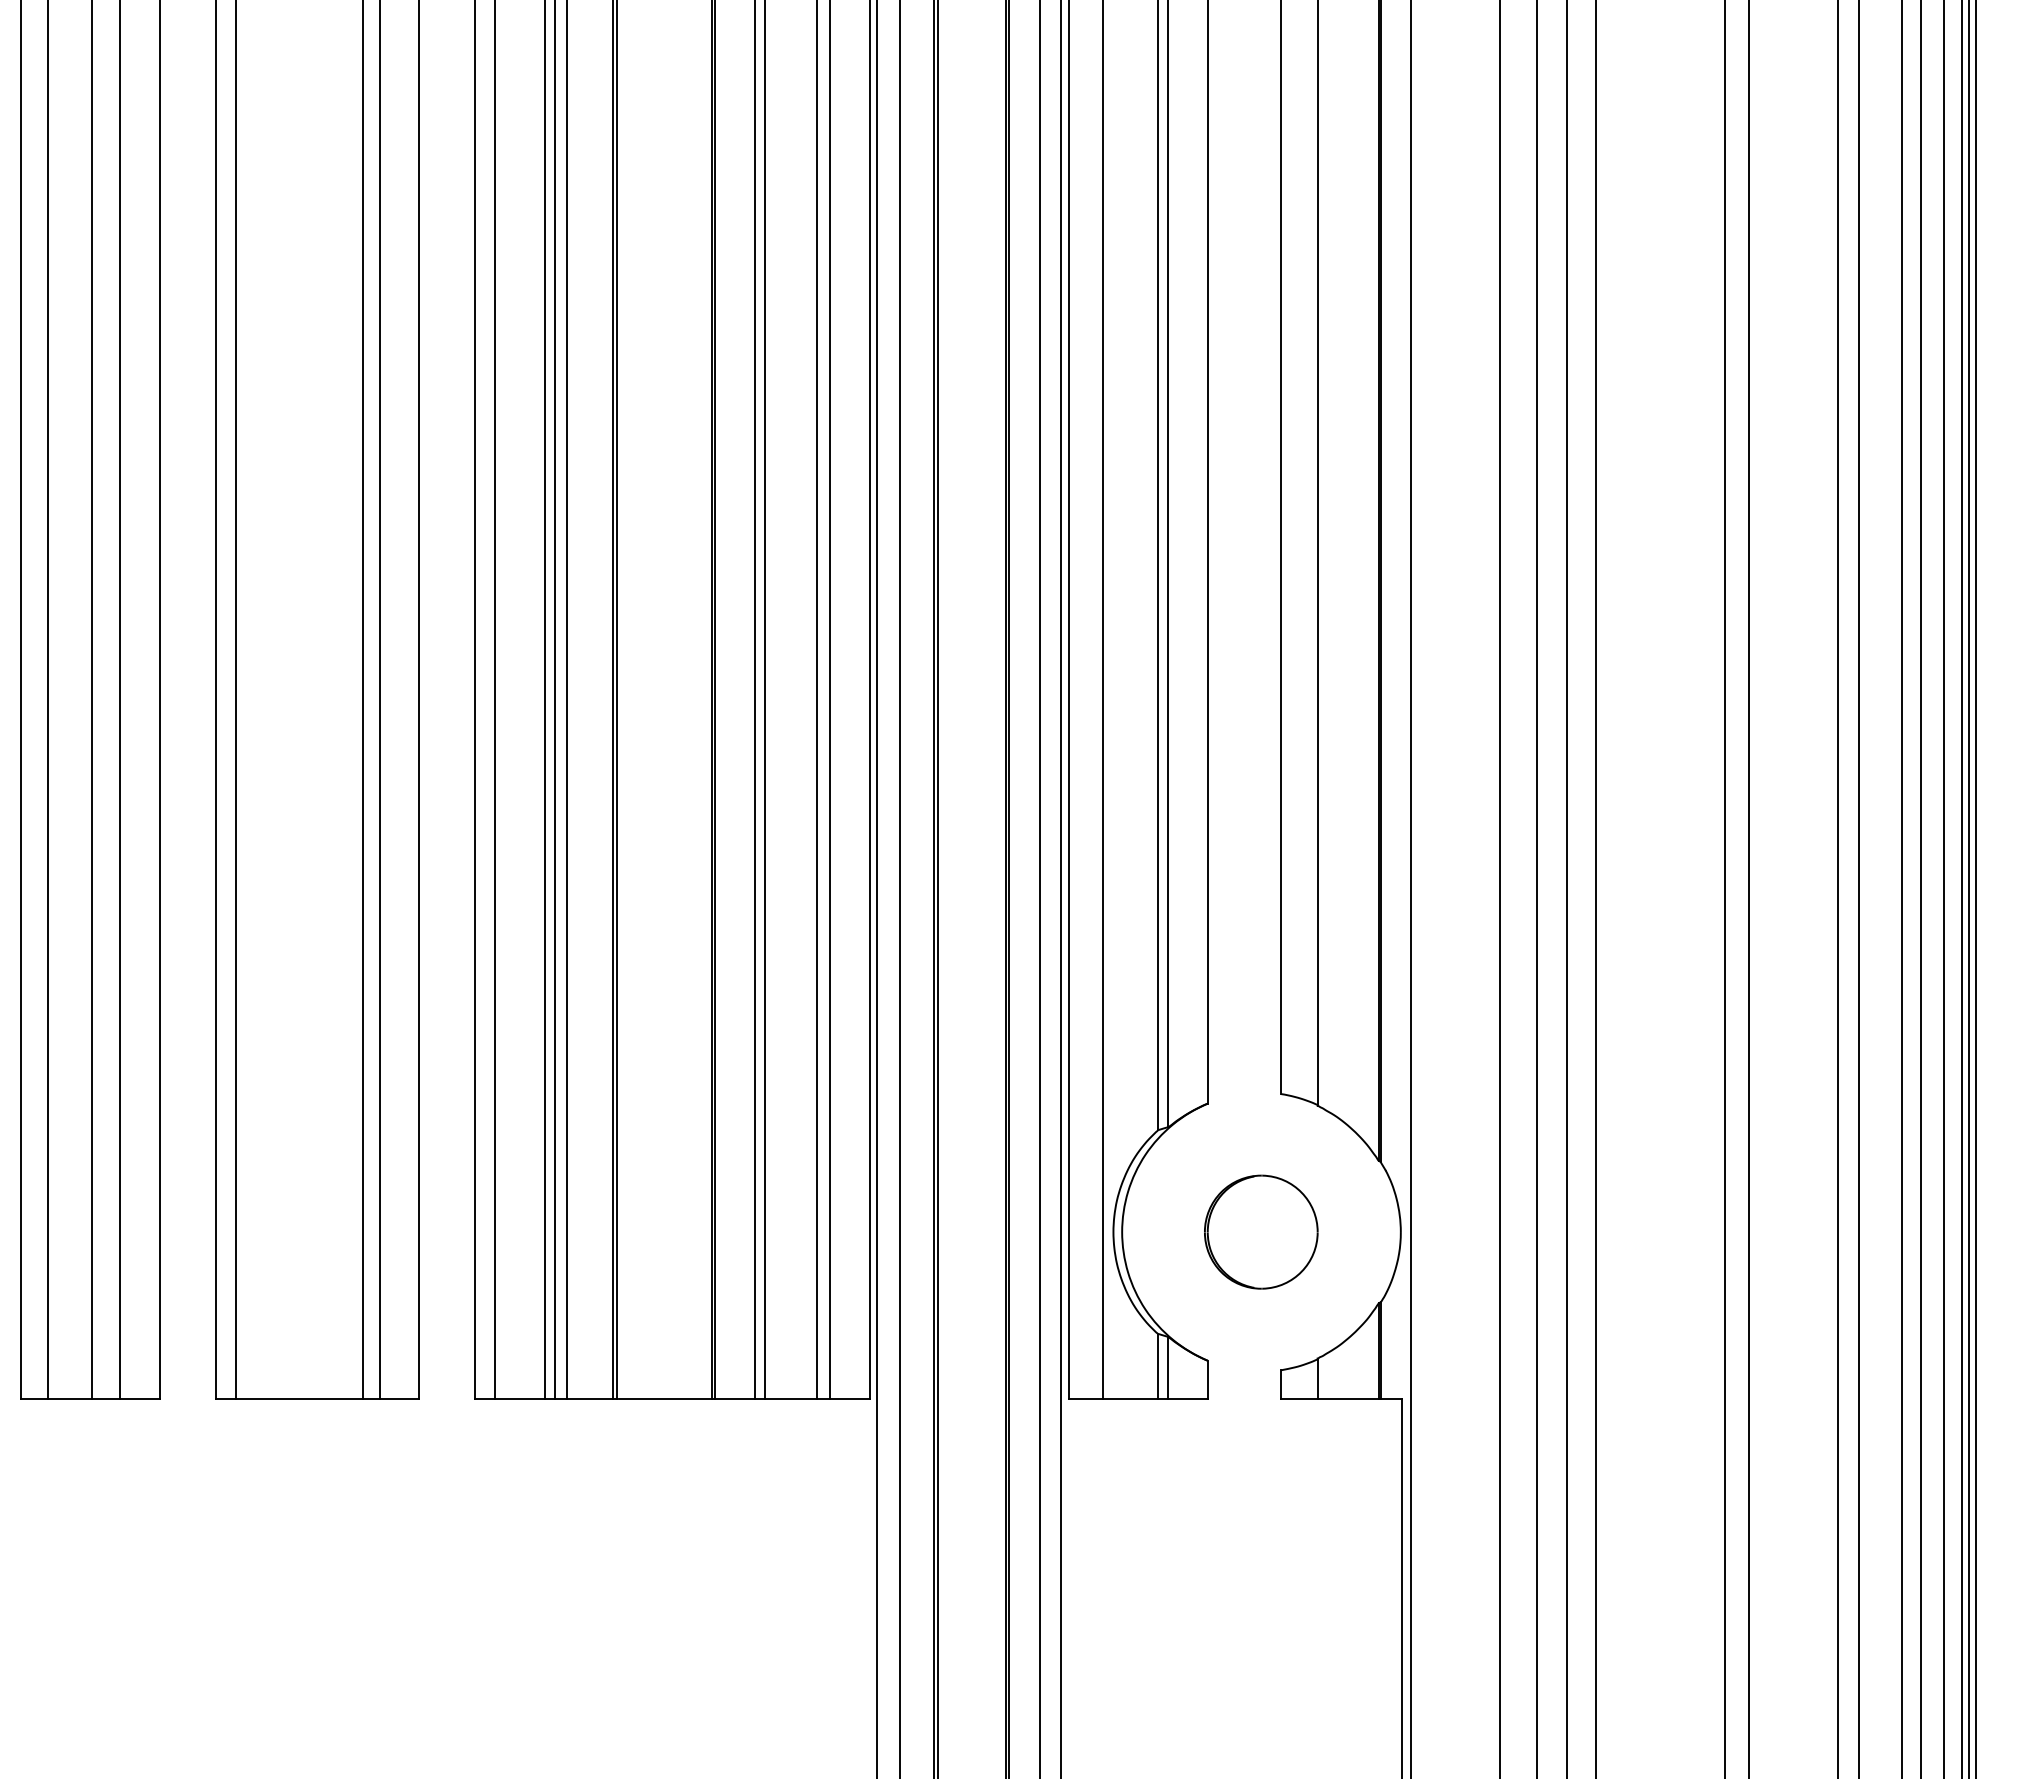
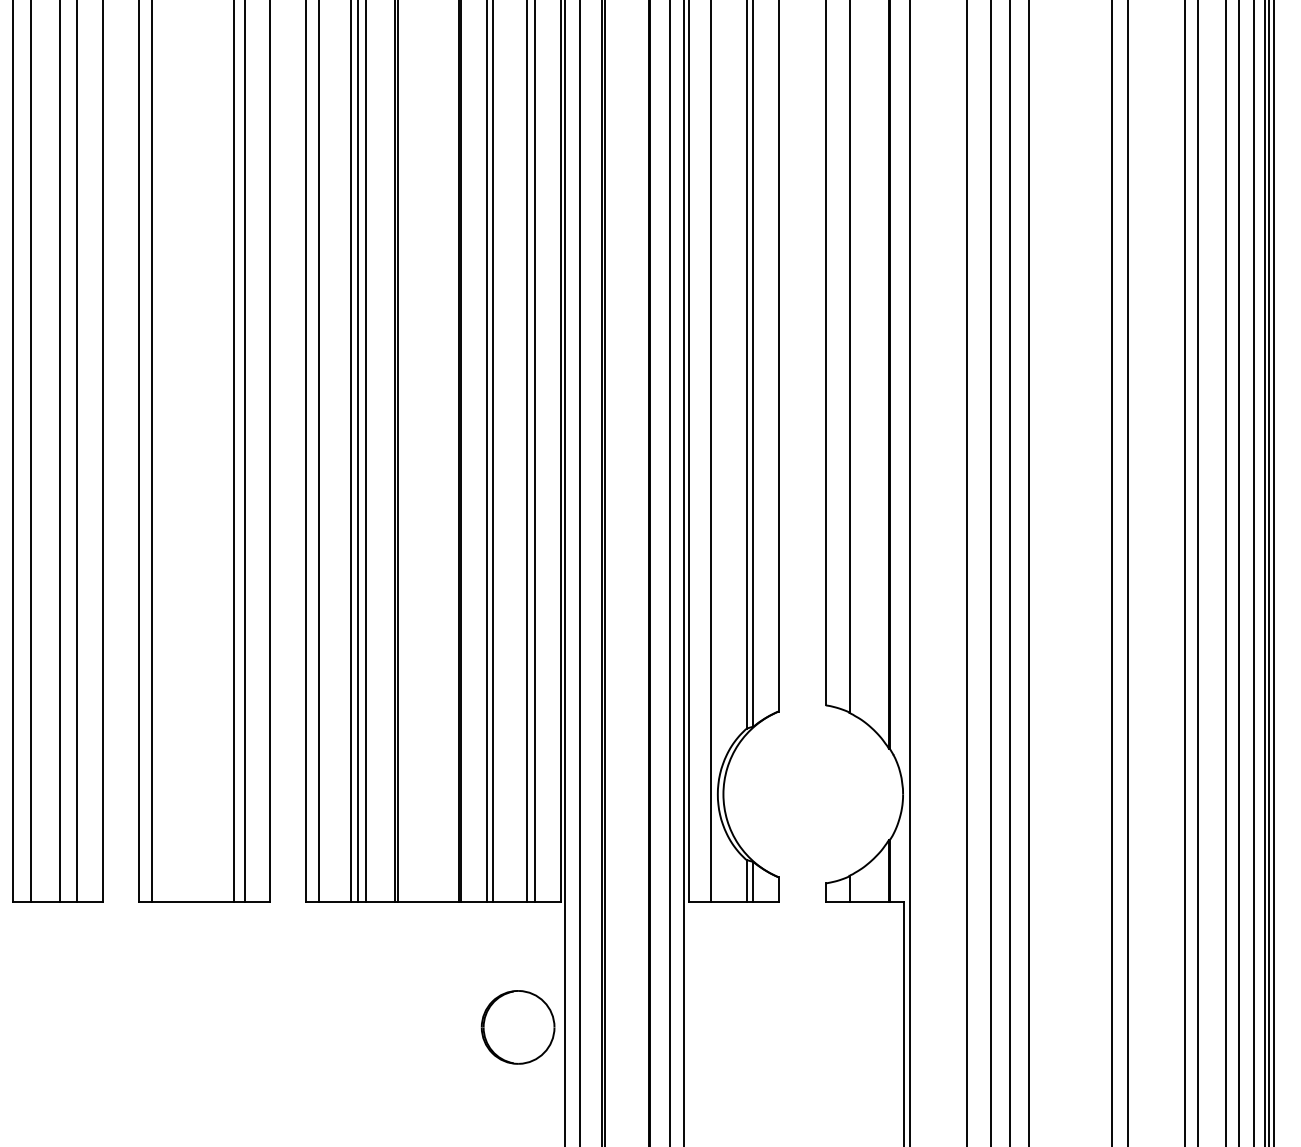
part: (1260, 1232) -> (517, 1027), moved

